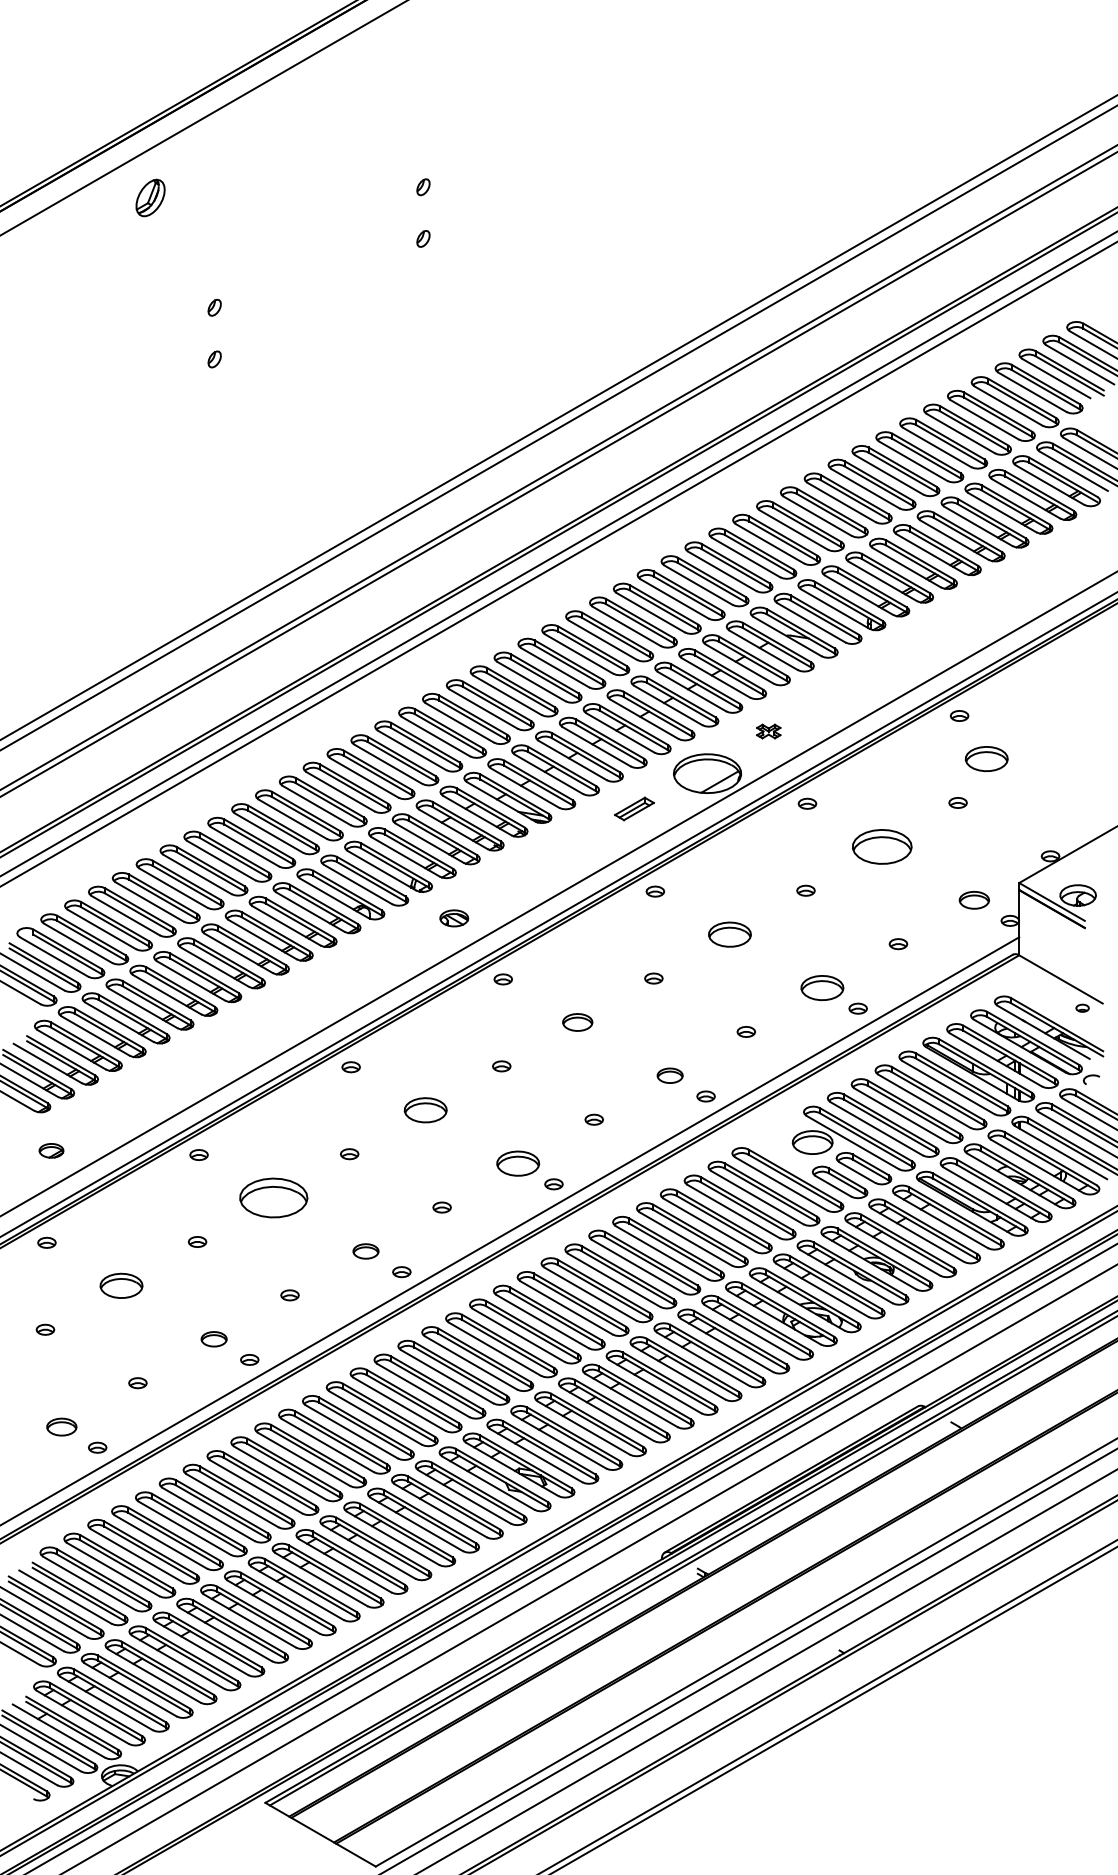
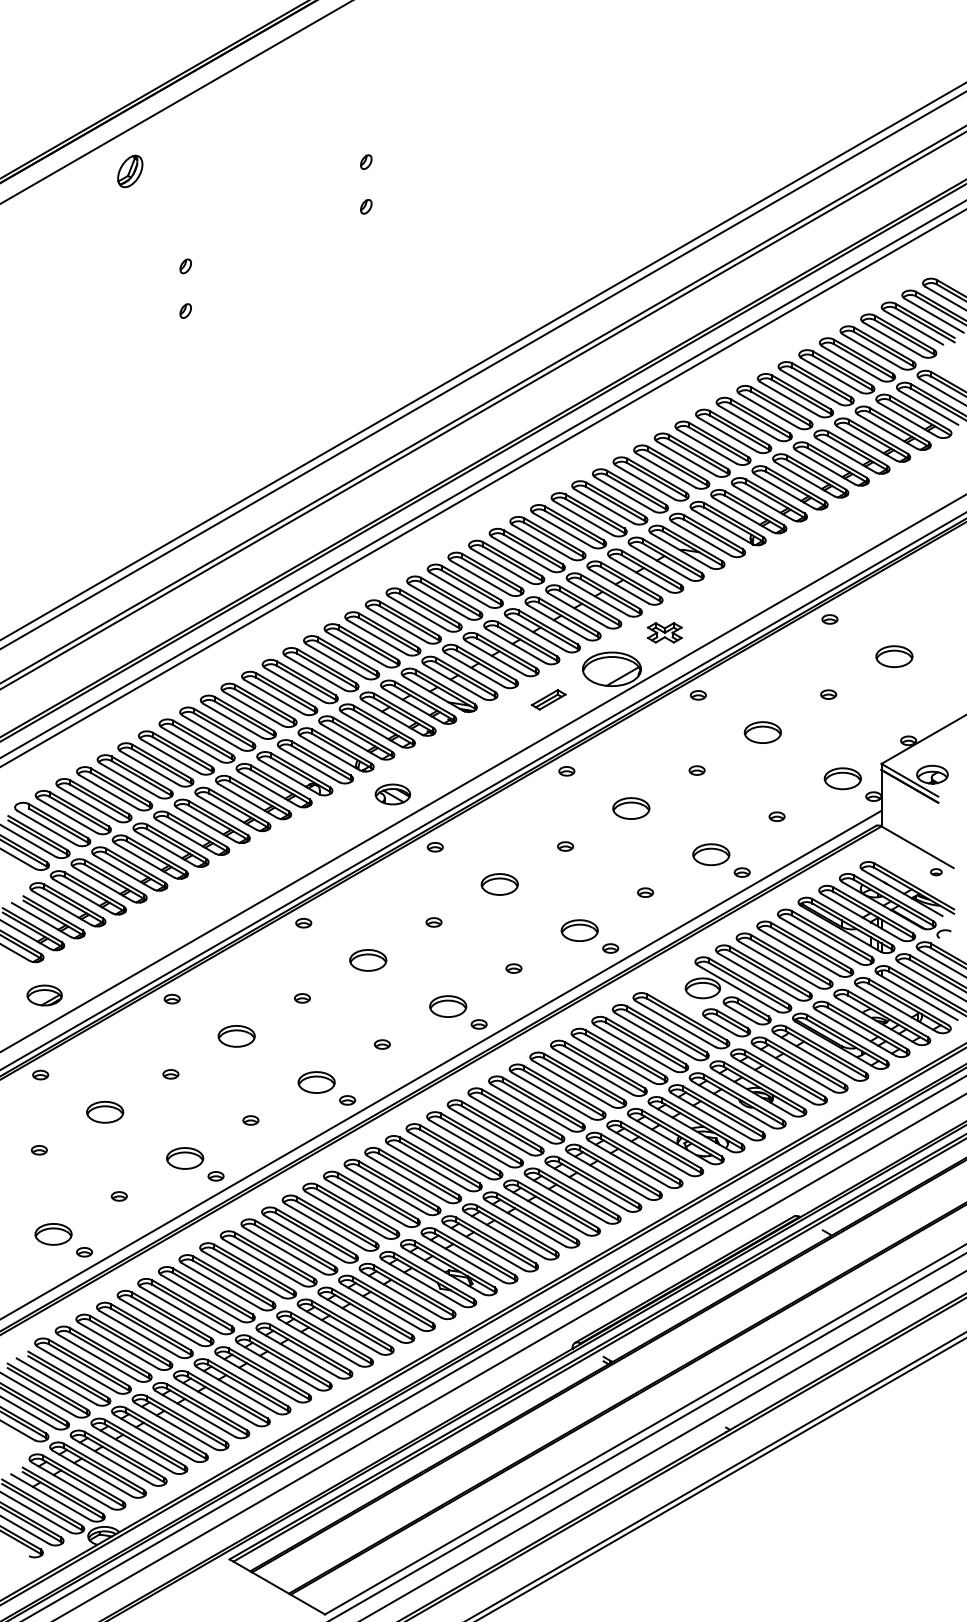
part: (768, 731) -> (664, 632), size x1.67
part: (986, 758) -> (894, 656), moved
part: (881, 846) -> (762, 732), size x0.71
part: (974, 899) -> (842, 778), size x1.43
part: (453, 918) -> (392, 794), size x1.43
part: (577, 1022) -> (499, 884), size x1.43
part: (670, 1075) -> (579, 930), size x1.67
part: (51, 1150) -> (44, 995), size x1.67
part: (273, 1198) -> (236, 1036), size x0.62
part: (365, 1251) -> (316, 1082), size x1.67
part: (214, 1339) -> (185, 1158), size x1.67
part: (61, 1427) -> (53, 1234), size x1.43

